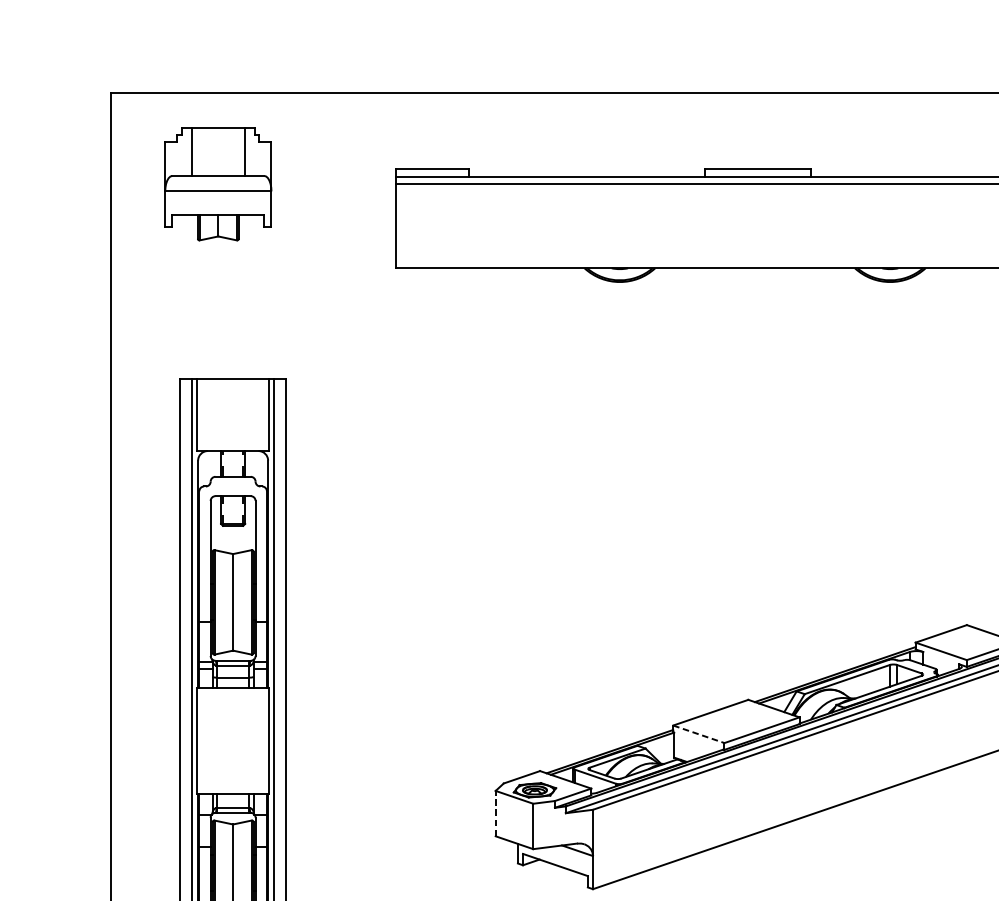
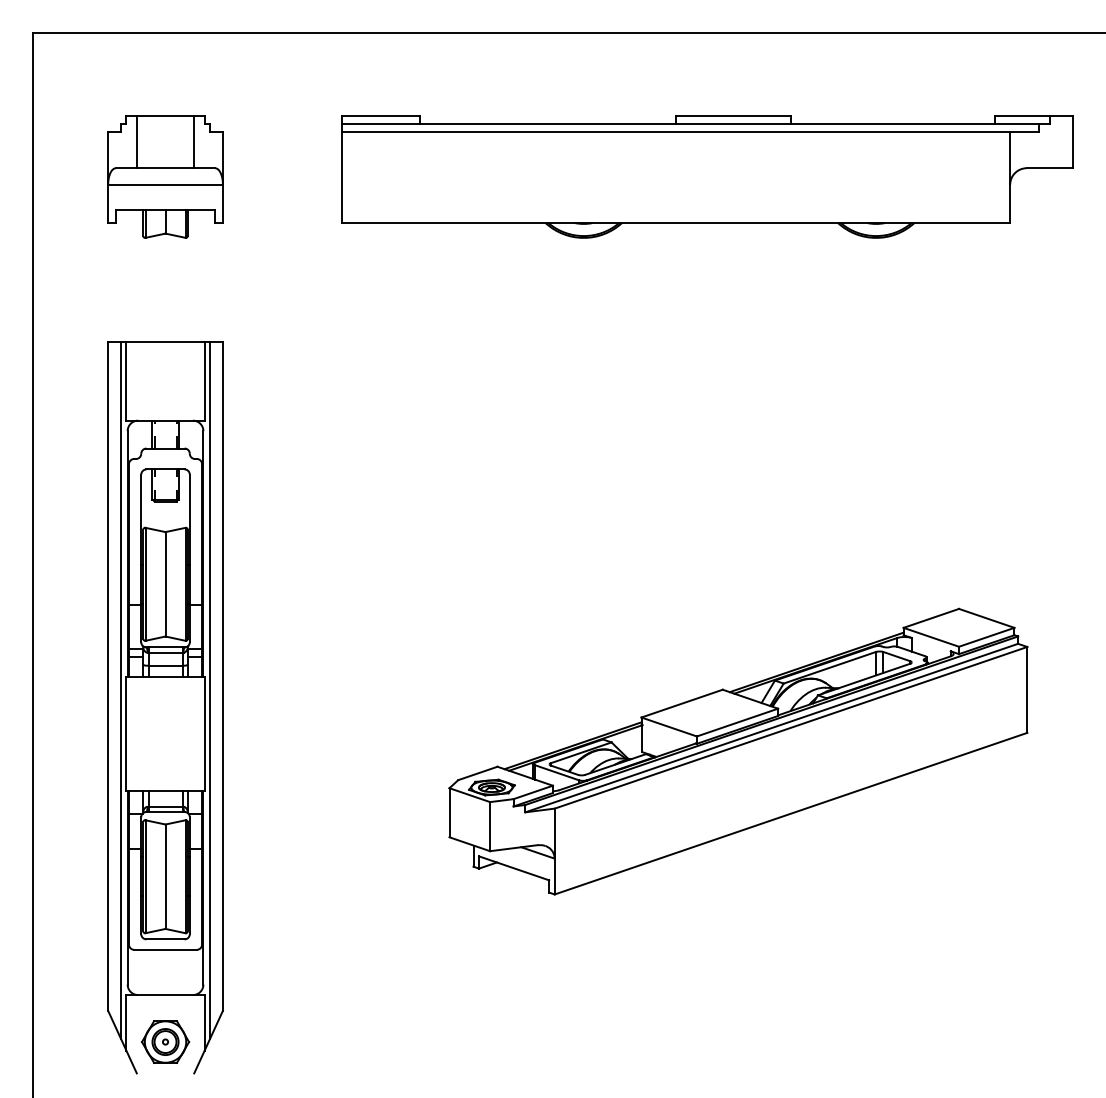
part: (218, 183) -> (165, 176), moved
line: (699, 734) -> (669, 727), dashed -> solid
line: (495, 813) -> (449, 812), dashed -> solid

